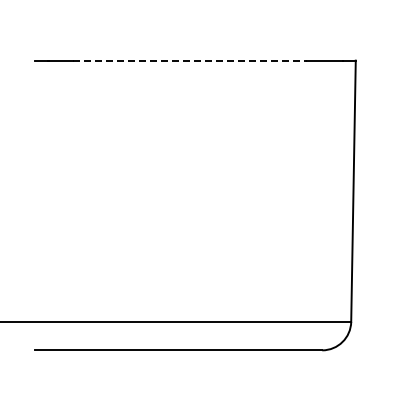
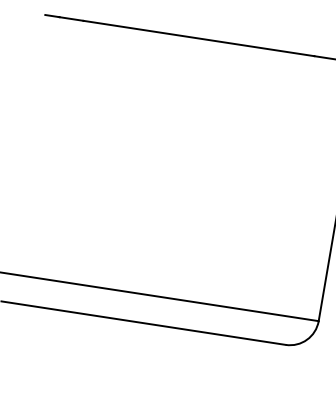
line: (190, 60) -> (199, 38), dashed -> solid

